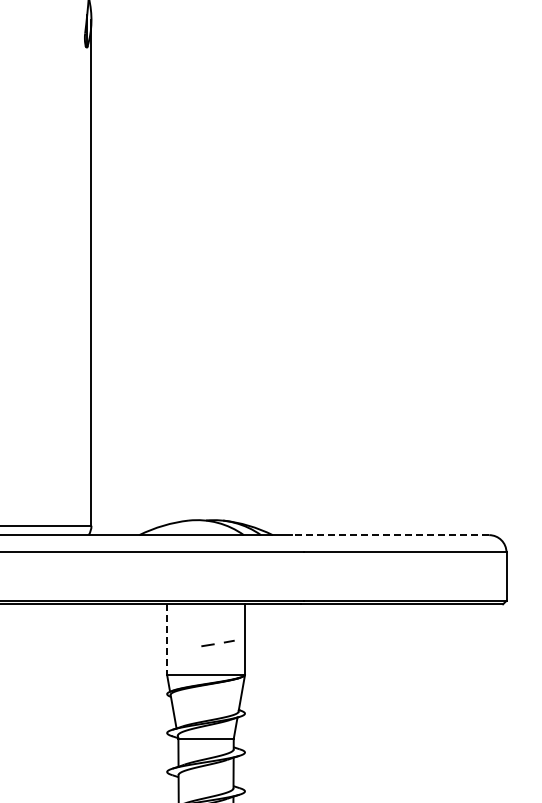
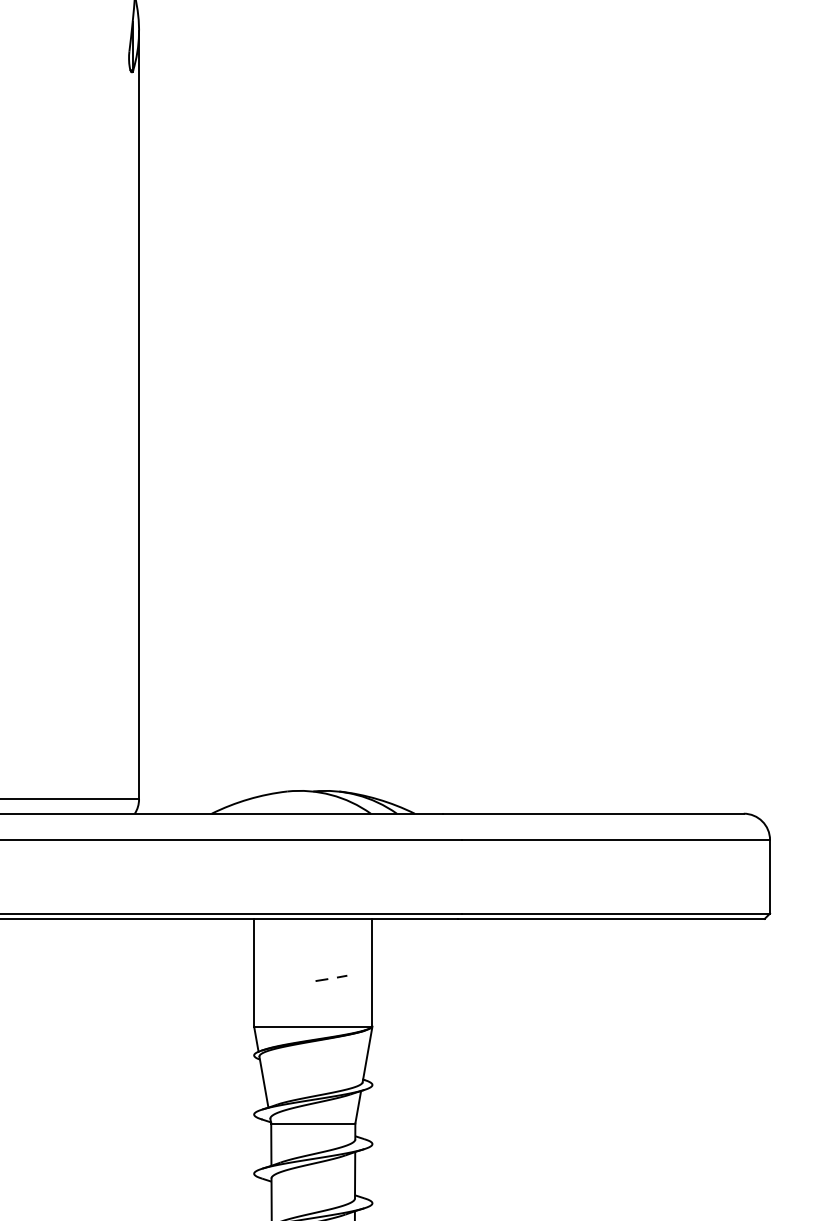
line: (390, 535) -> (593, 814), dashed -> solid
line: (167, 640) -> (254, 973), dashed -> solid
part: (217, 643) -> (330, 978), size x0.62

